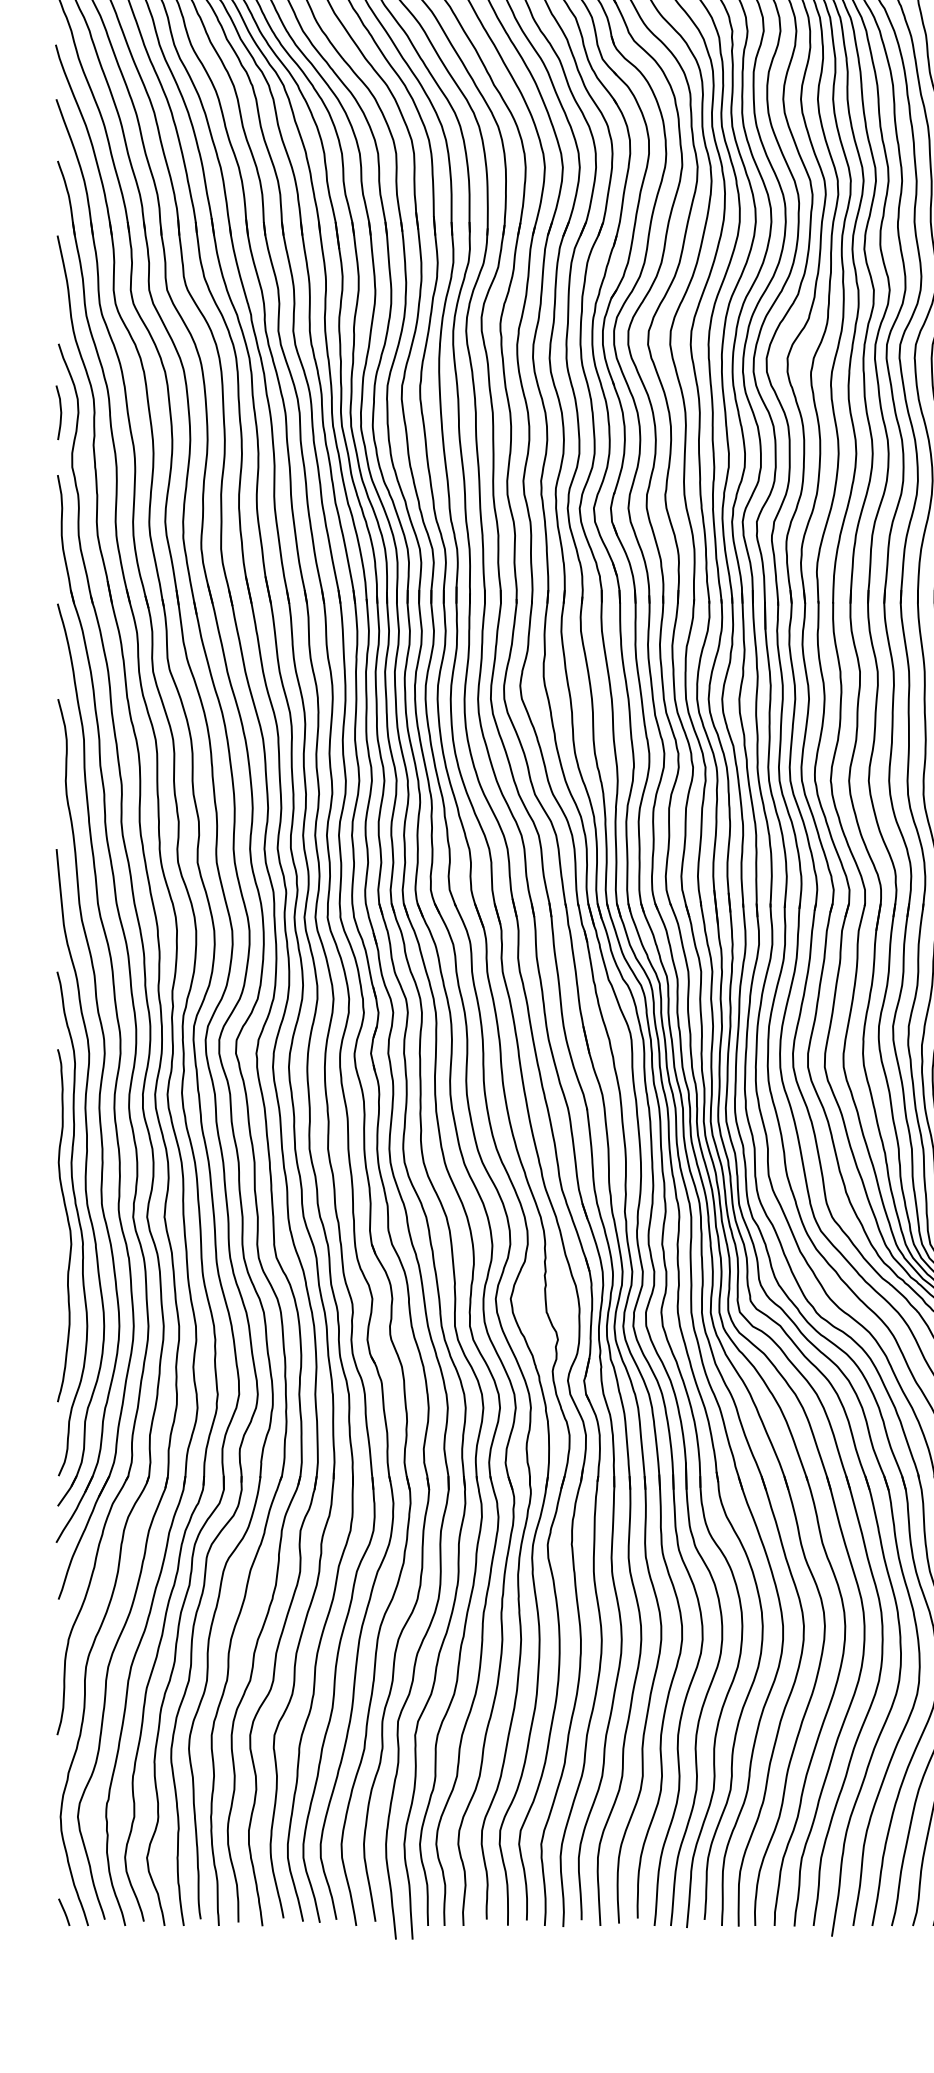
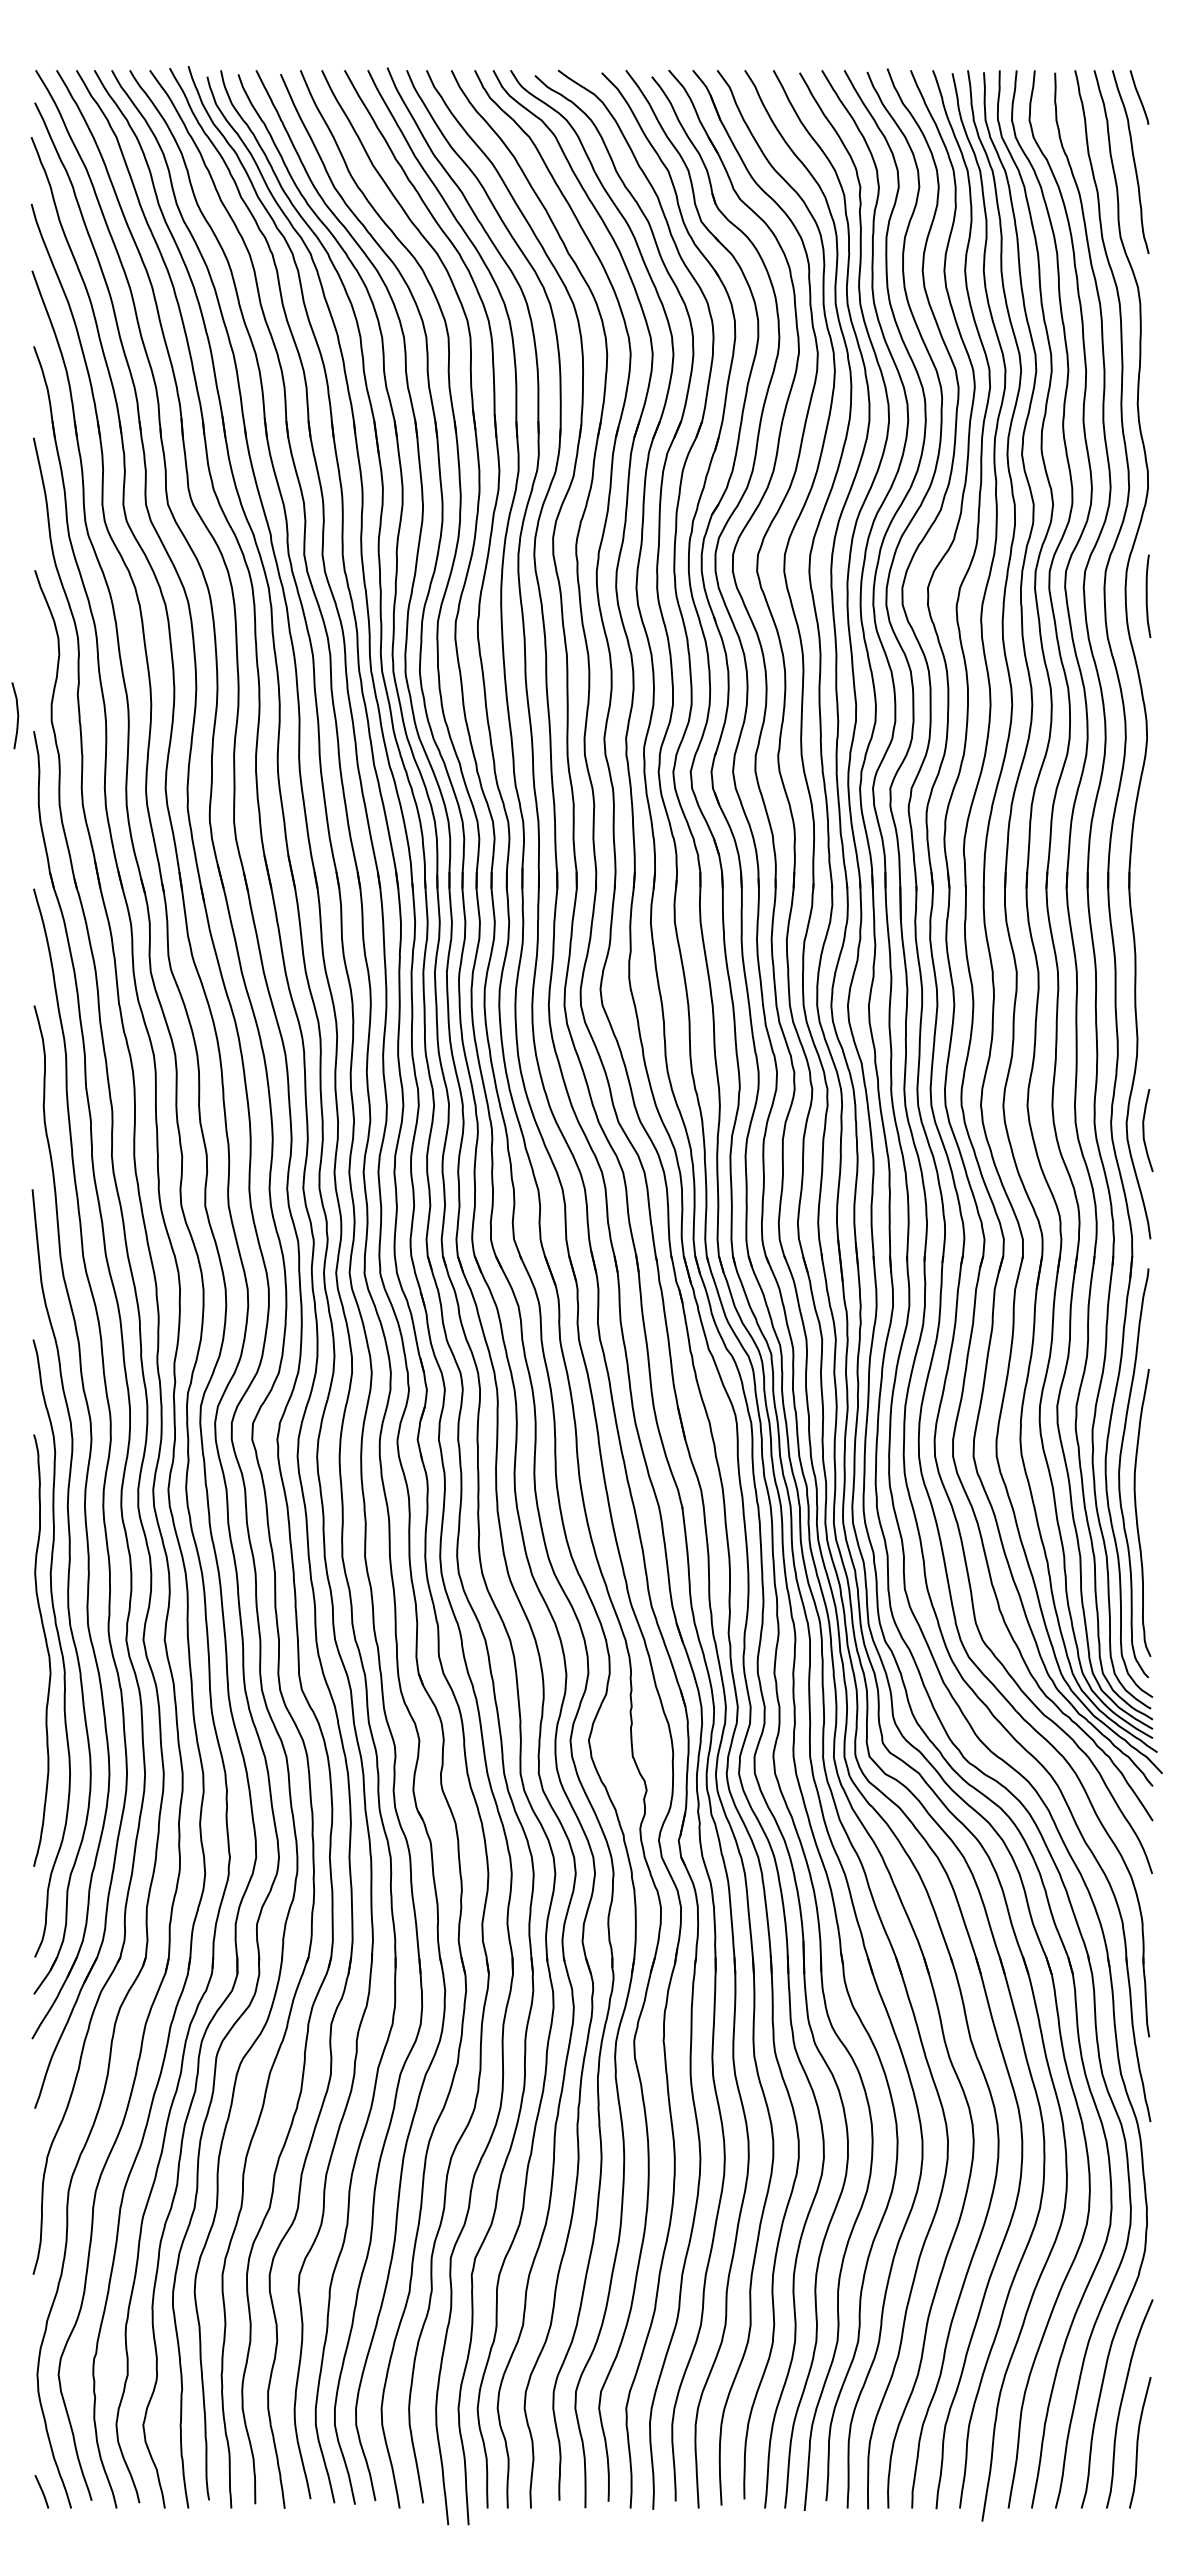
curve: (60, 412) -> (17, 715), moved

